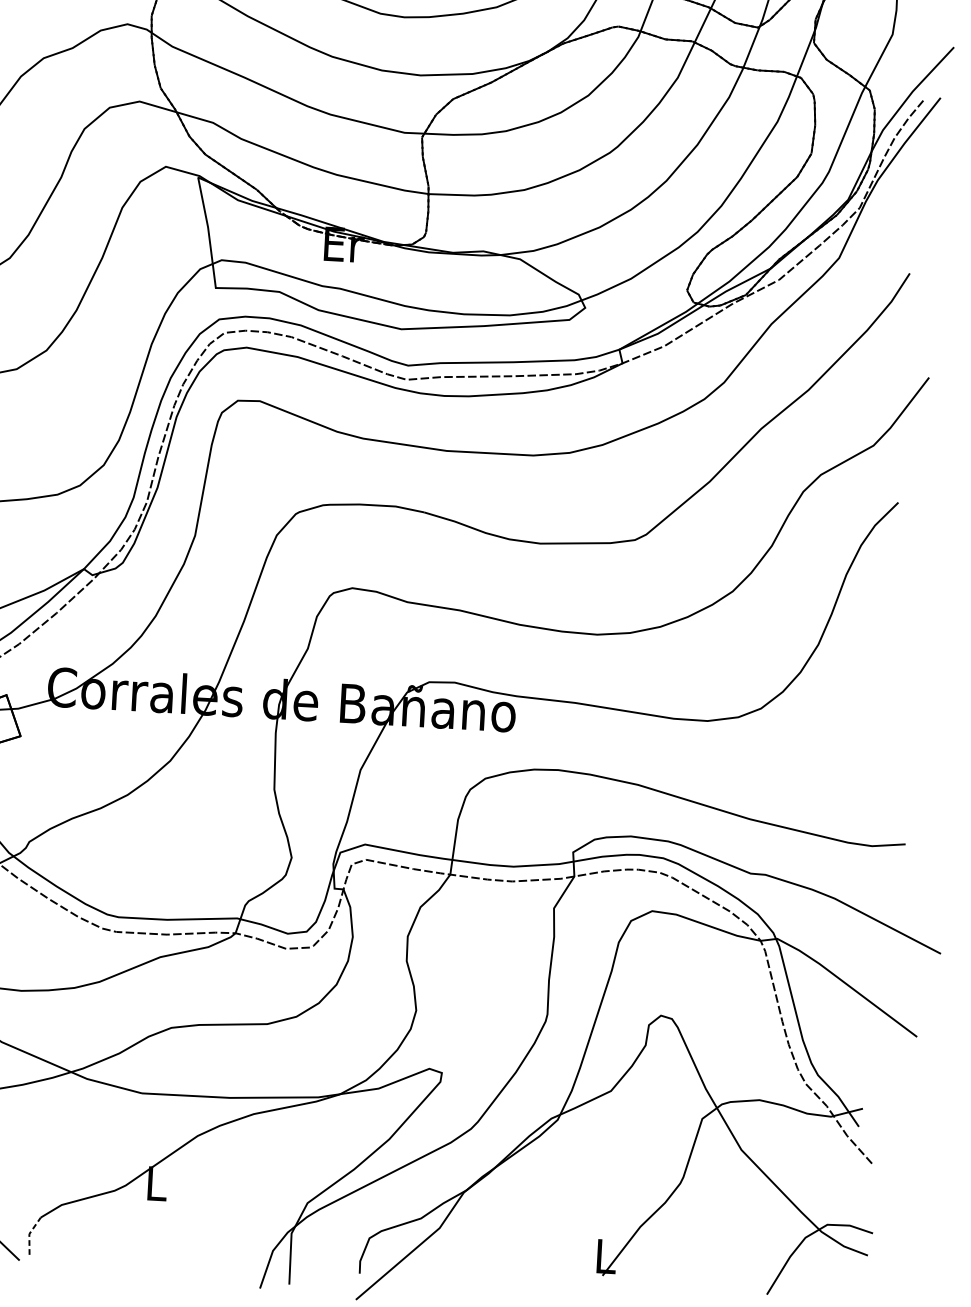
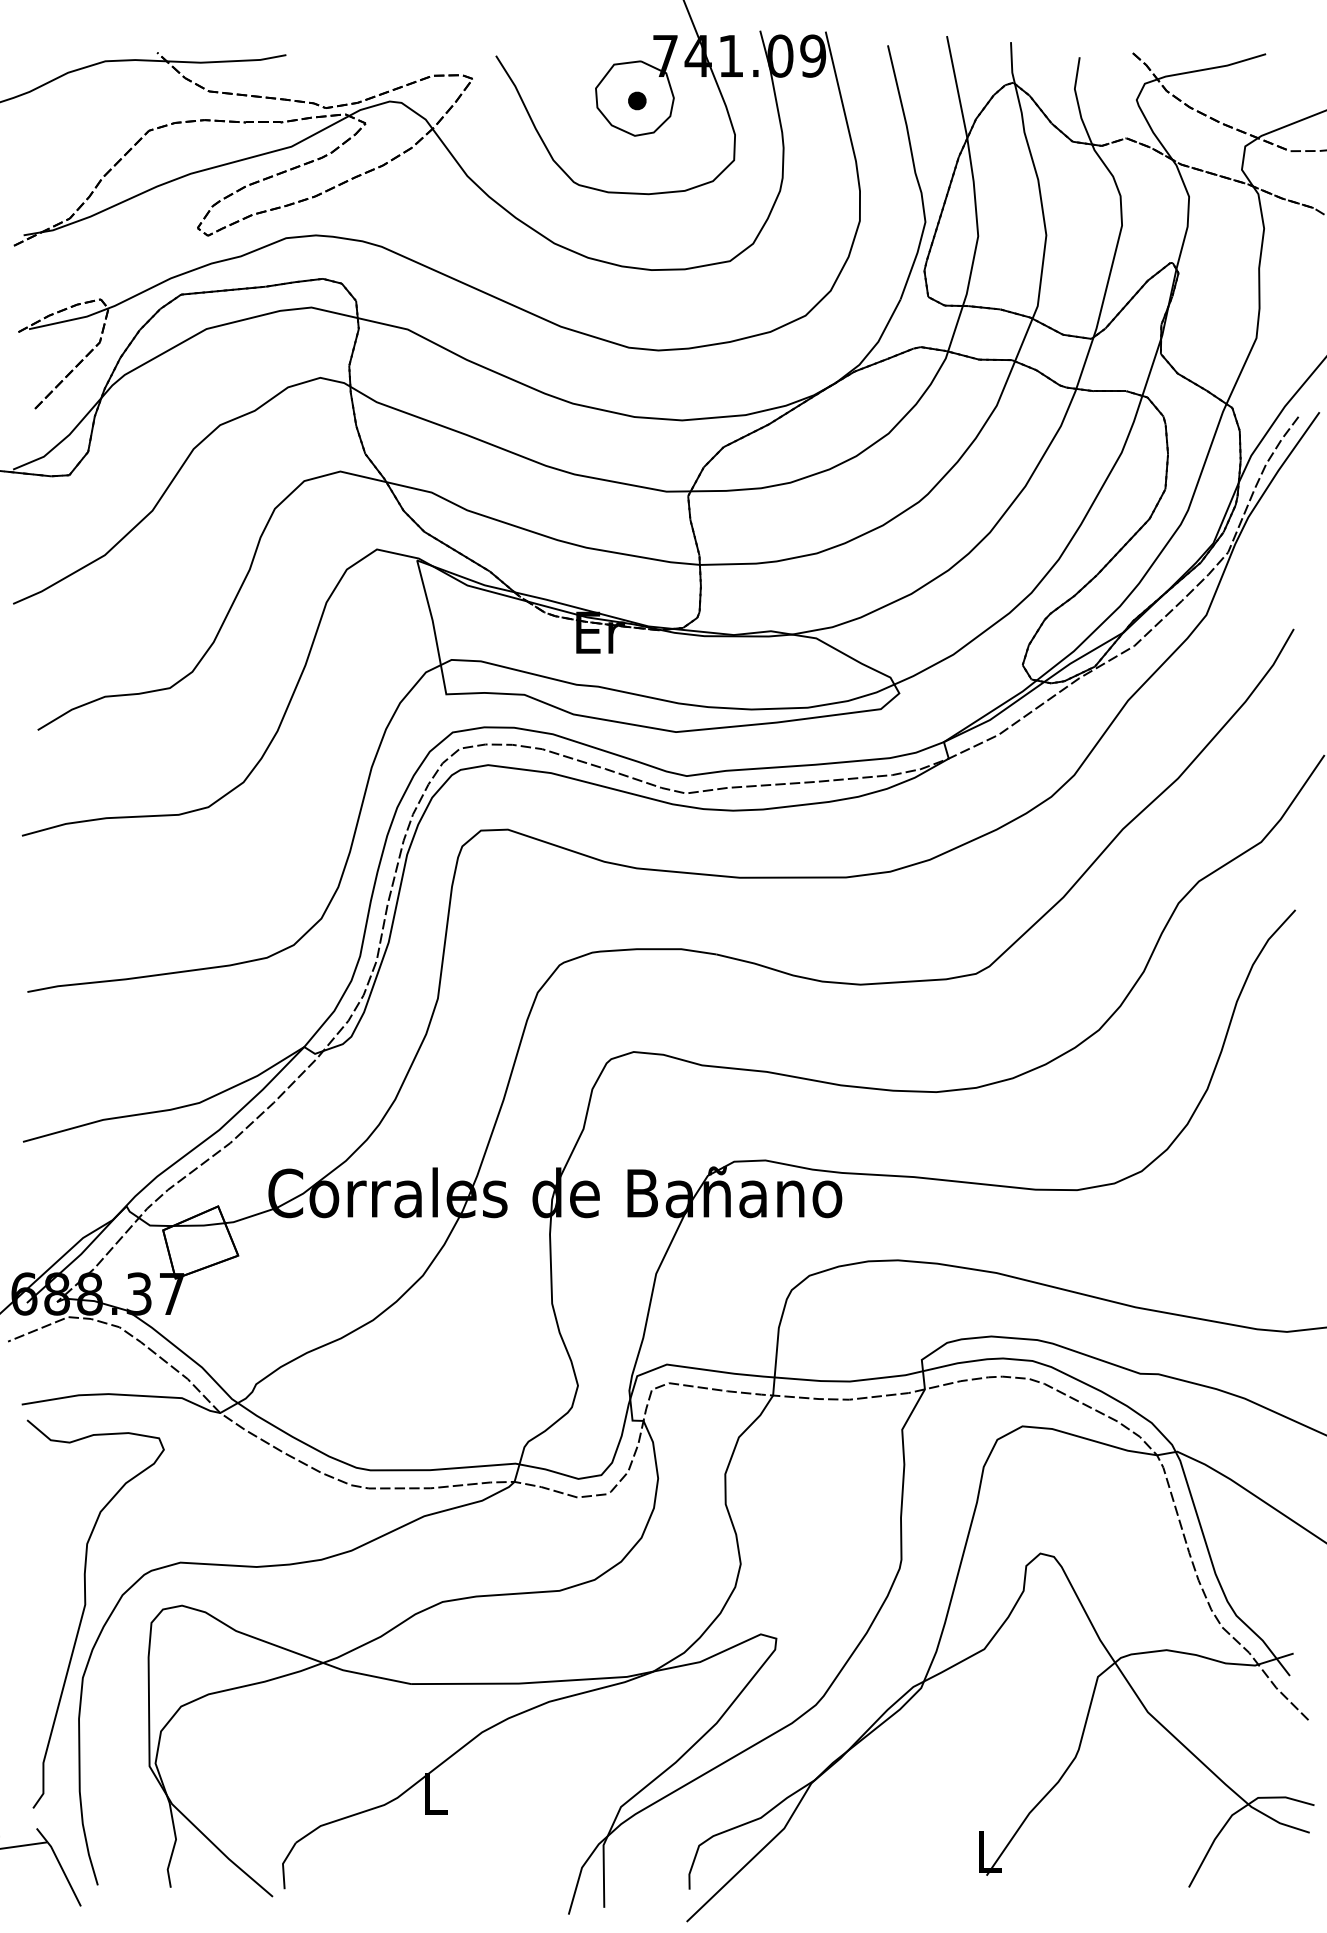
line: (28, 1233) -> (282, 1863), dashed -> solid

